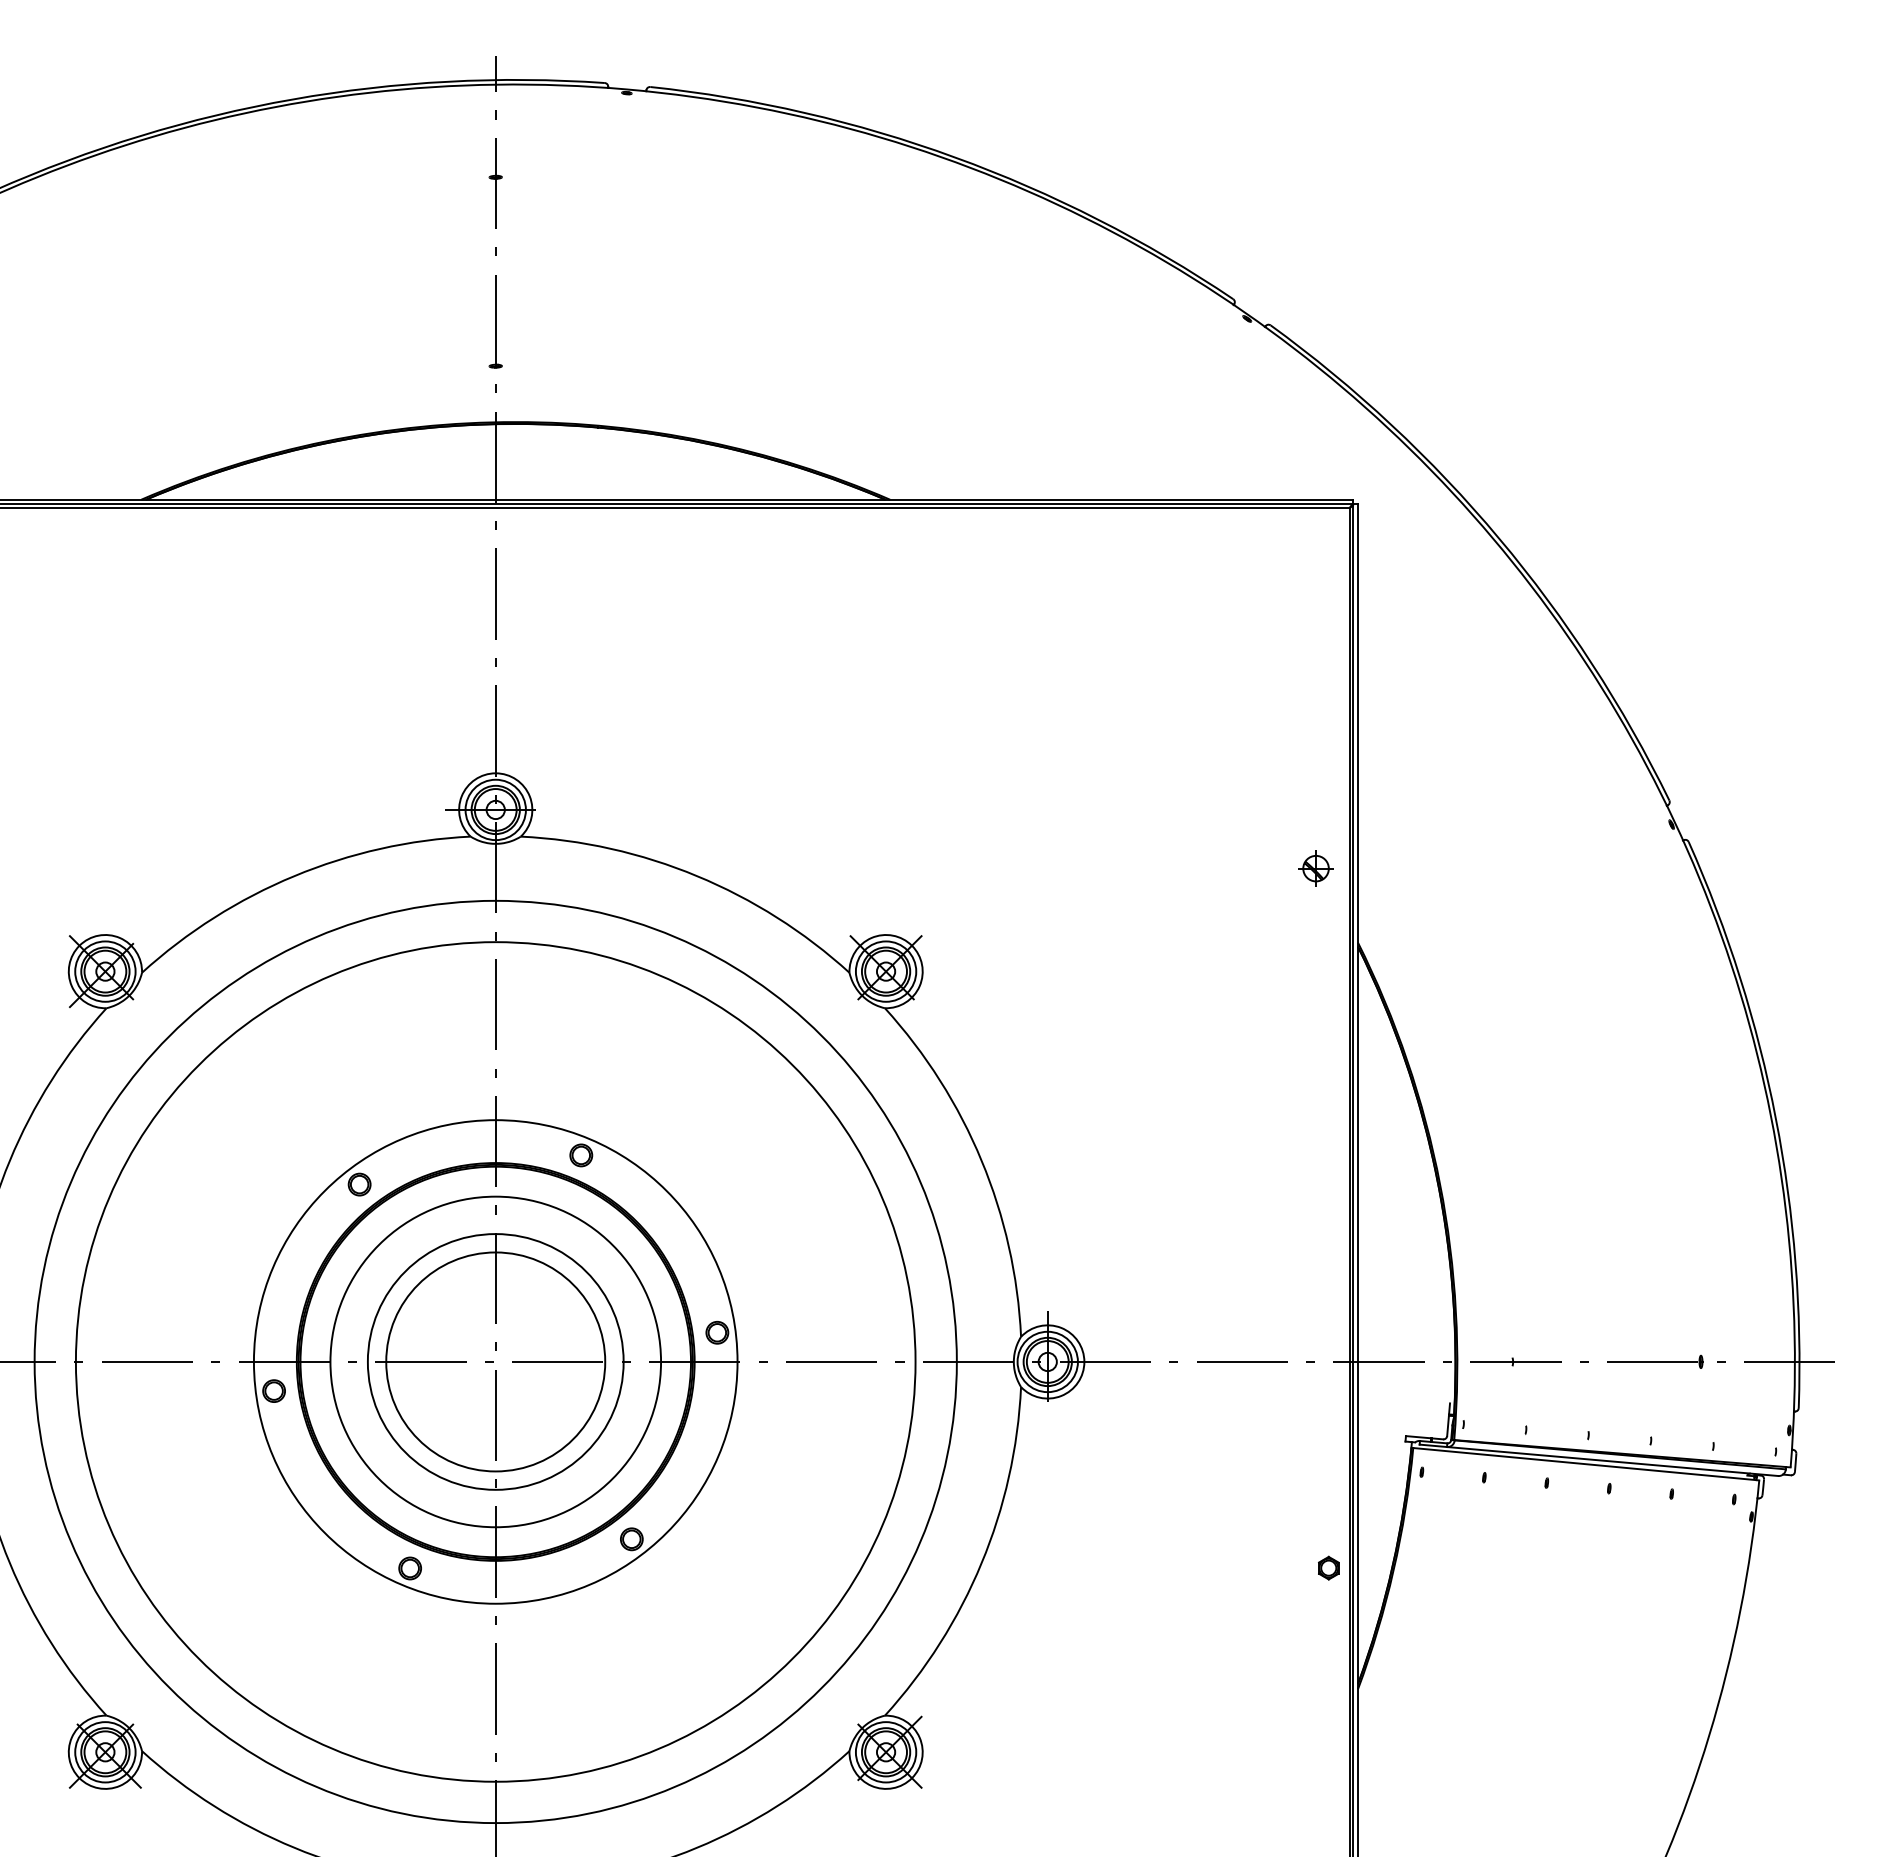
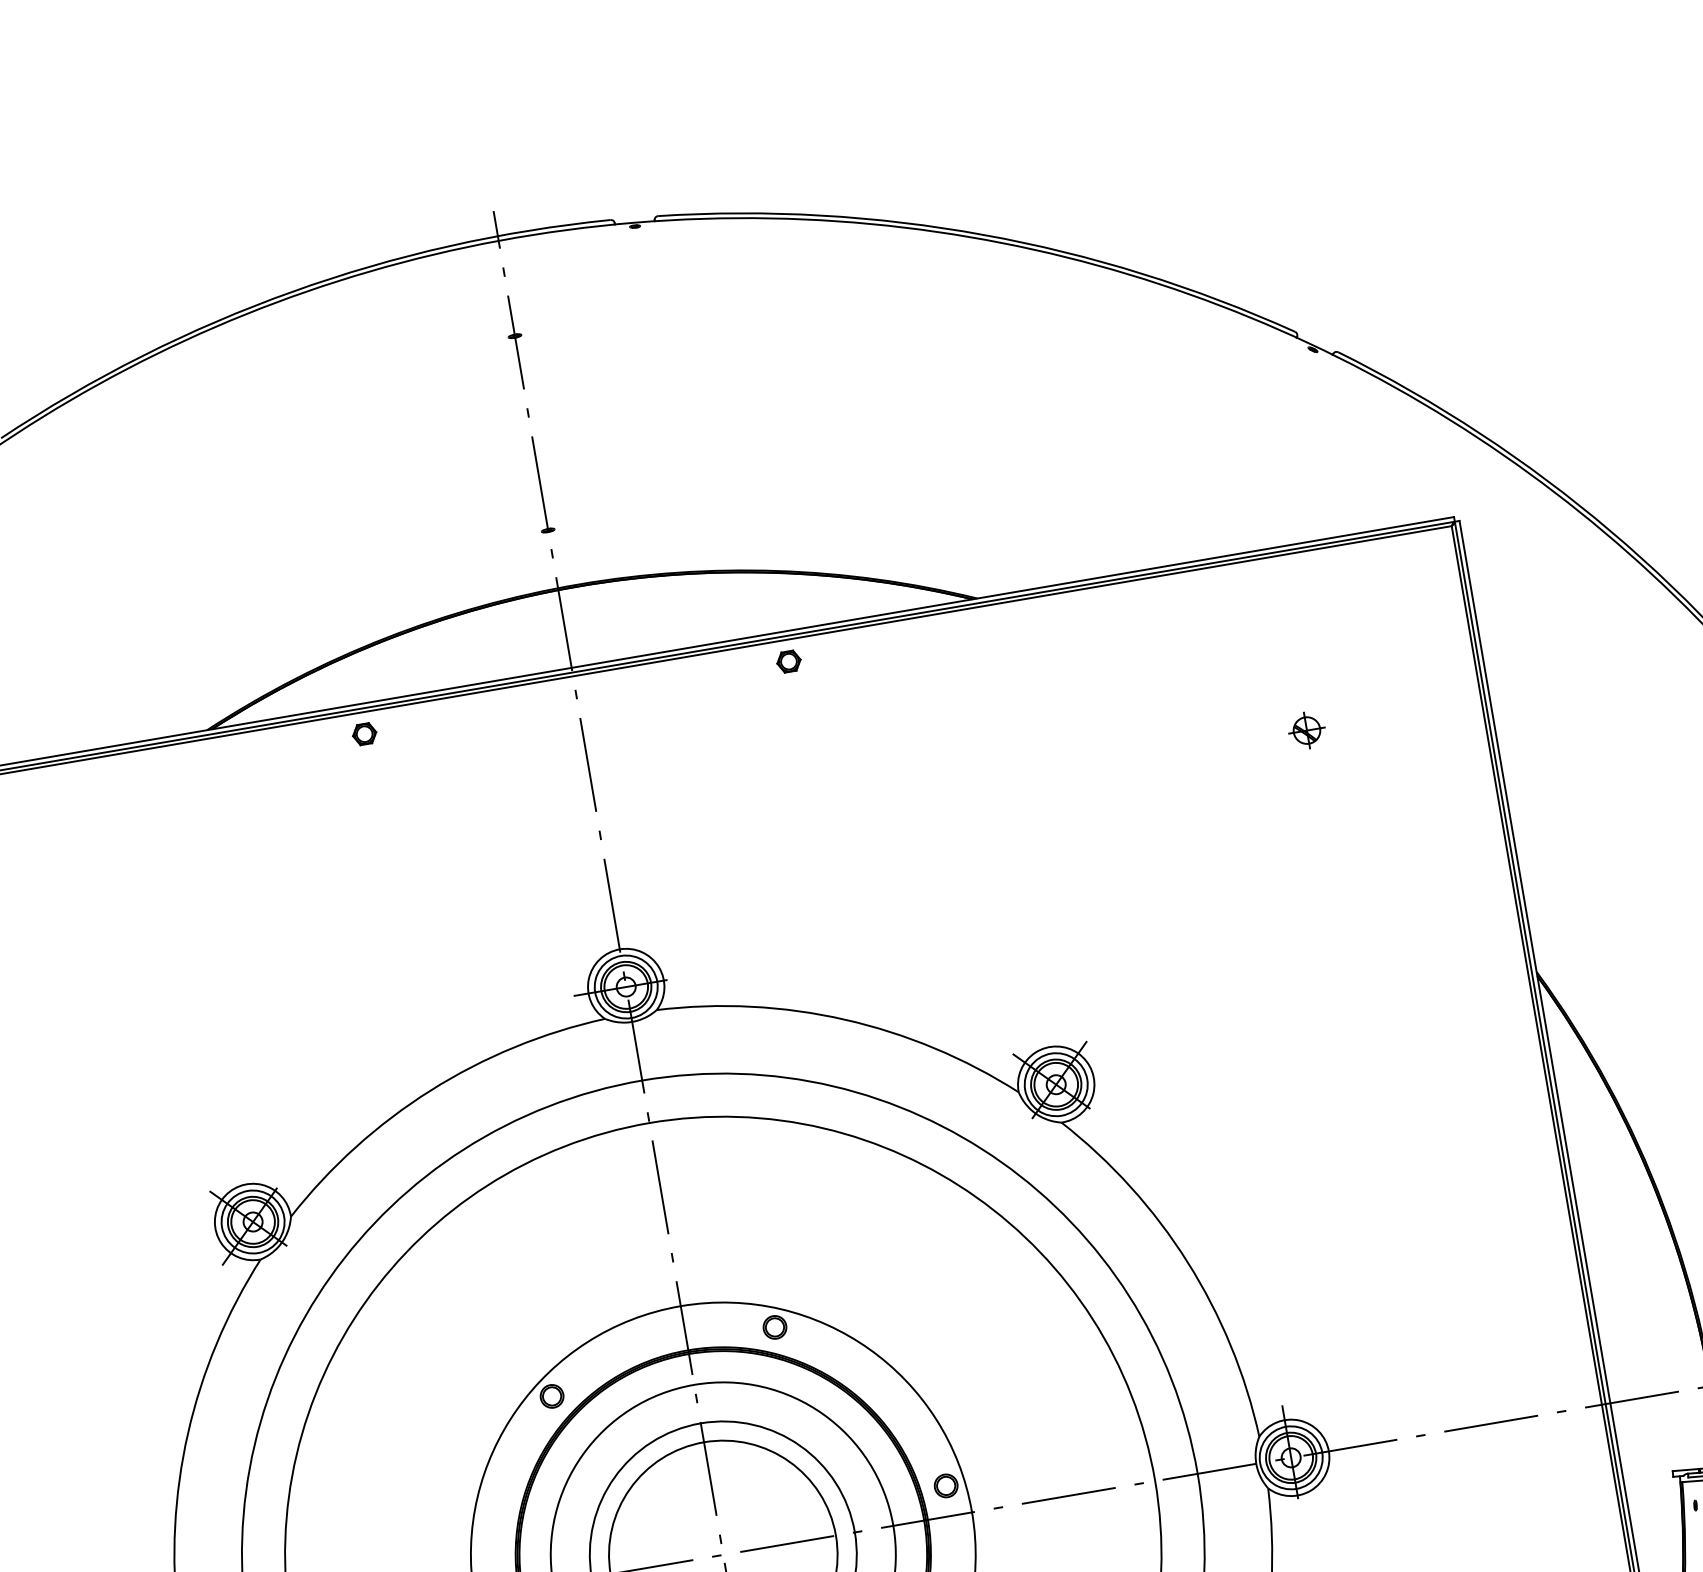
part: (289, 528) -> (364, 733), added
part: (701, 528) -> (788, 661), added
part: (1315, 868) -> (1306, 730), moved

